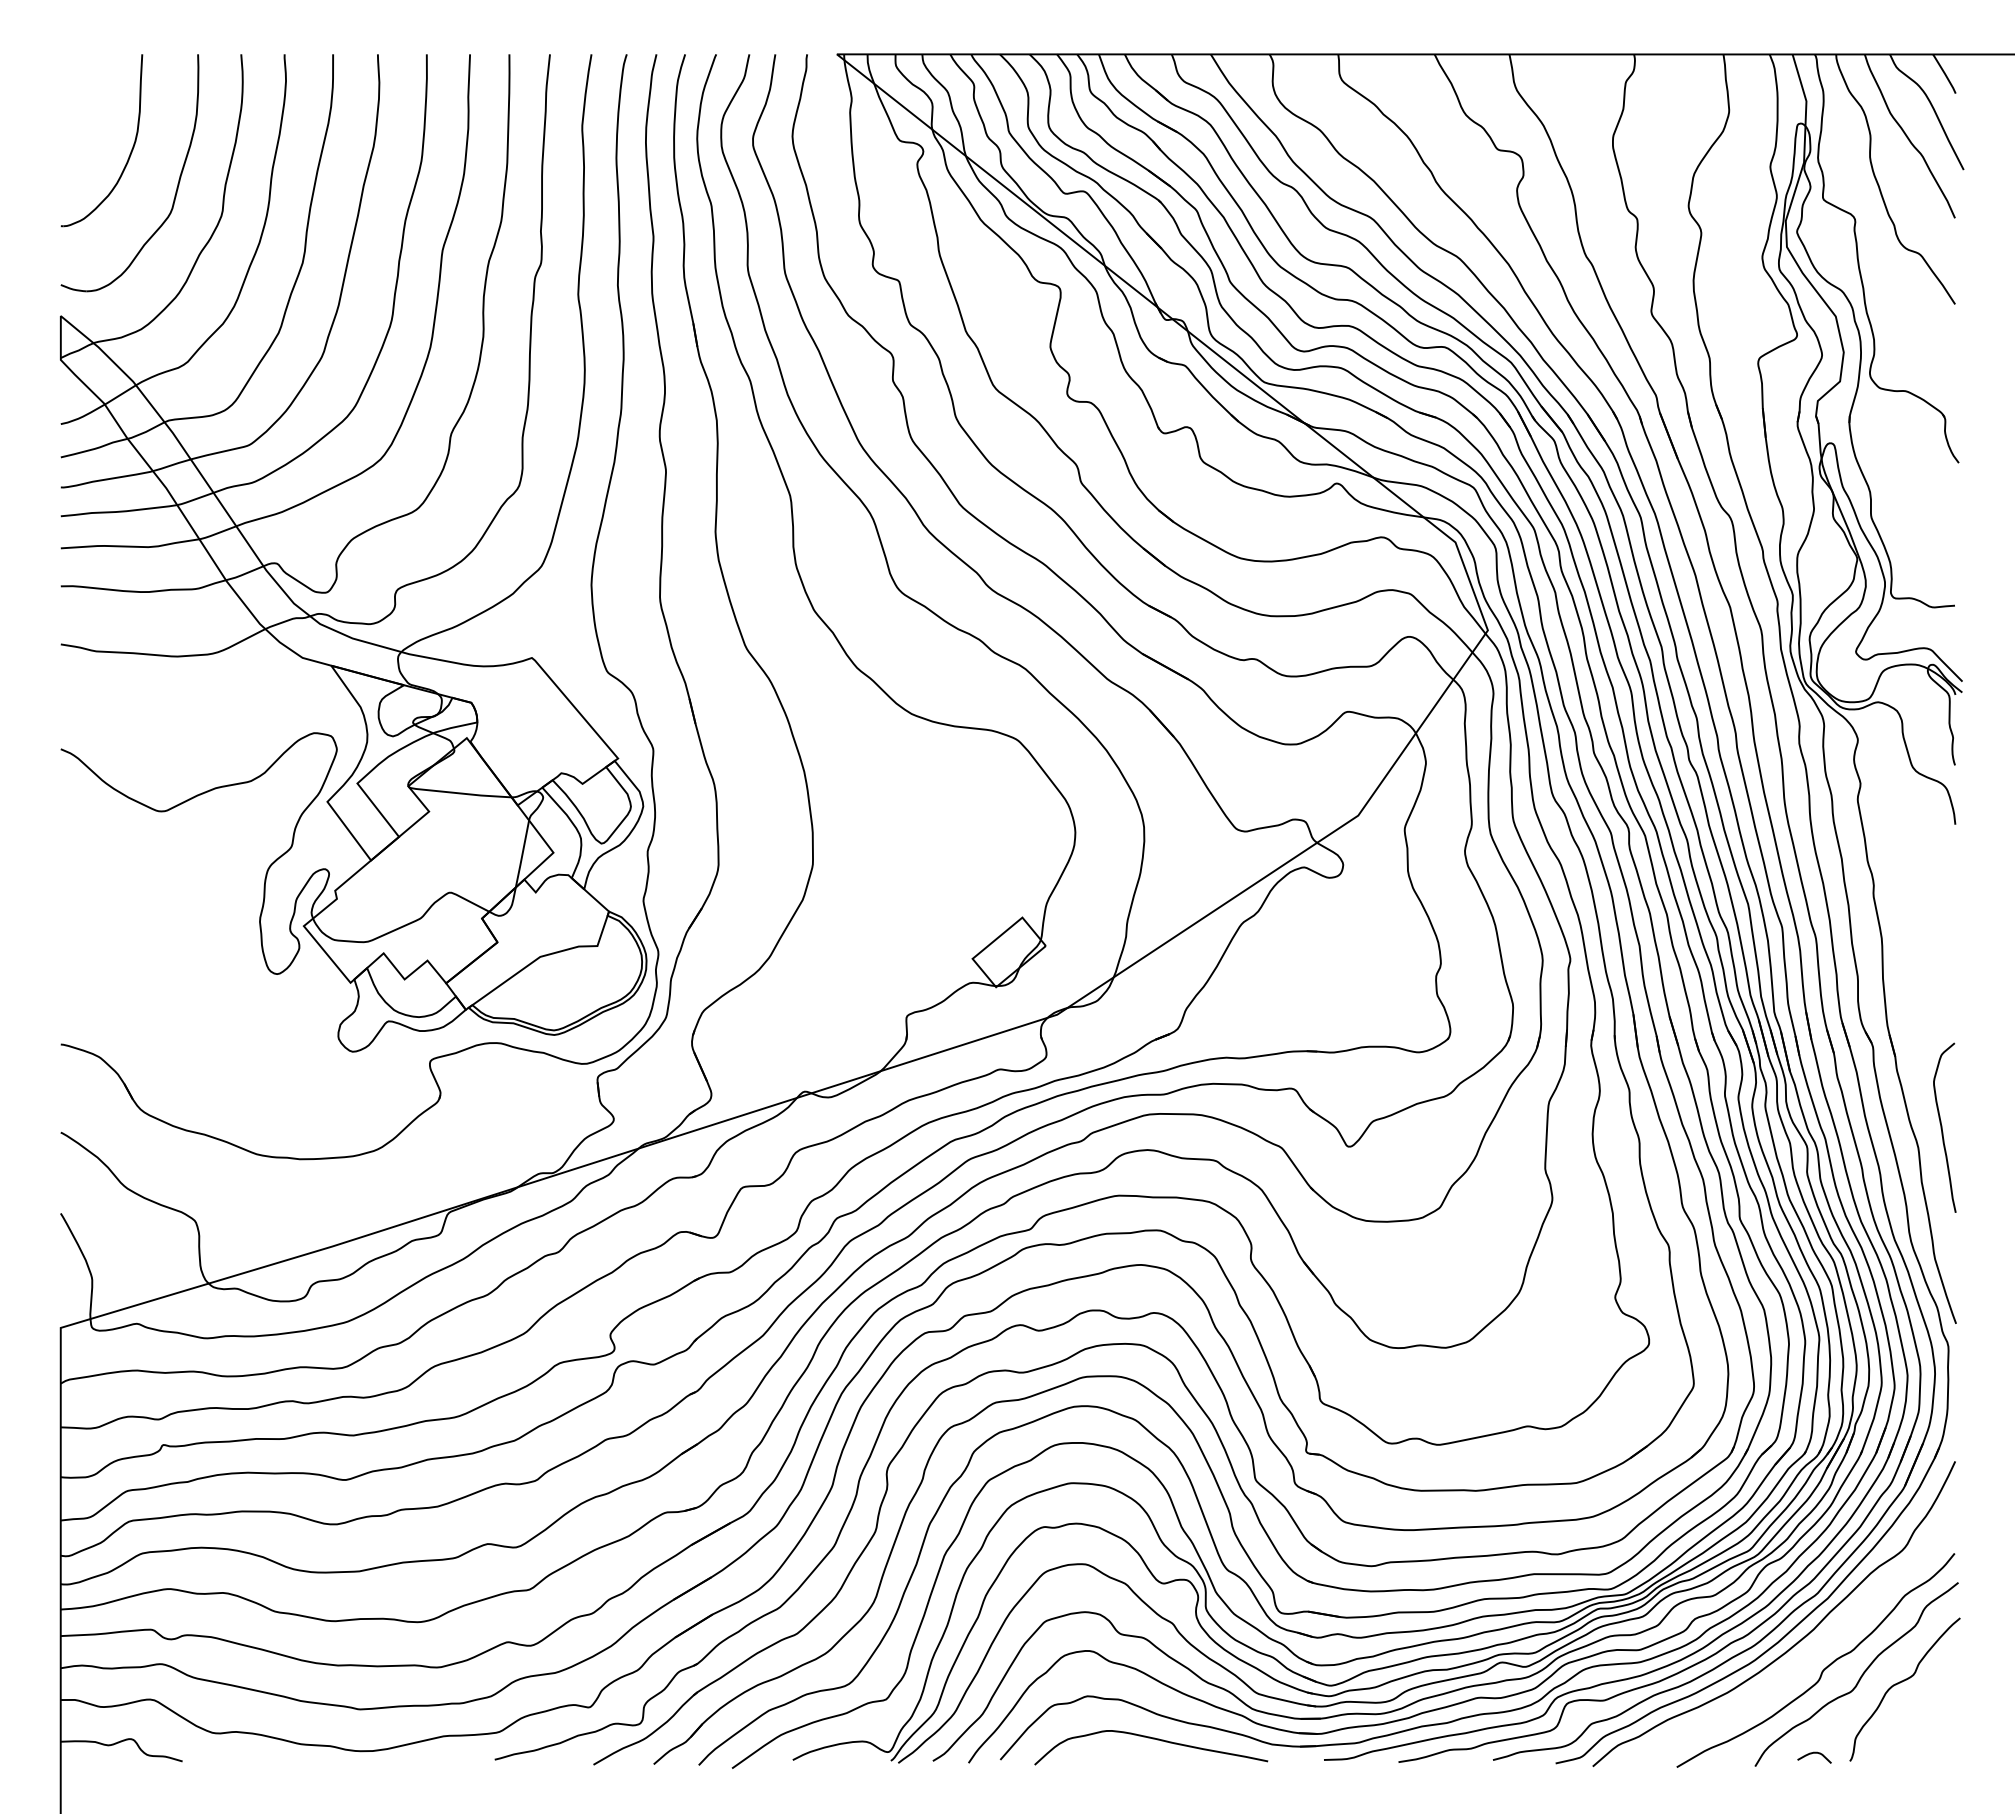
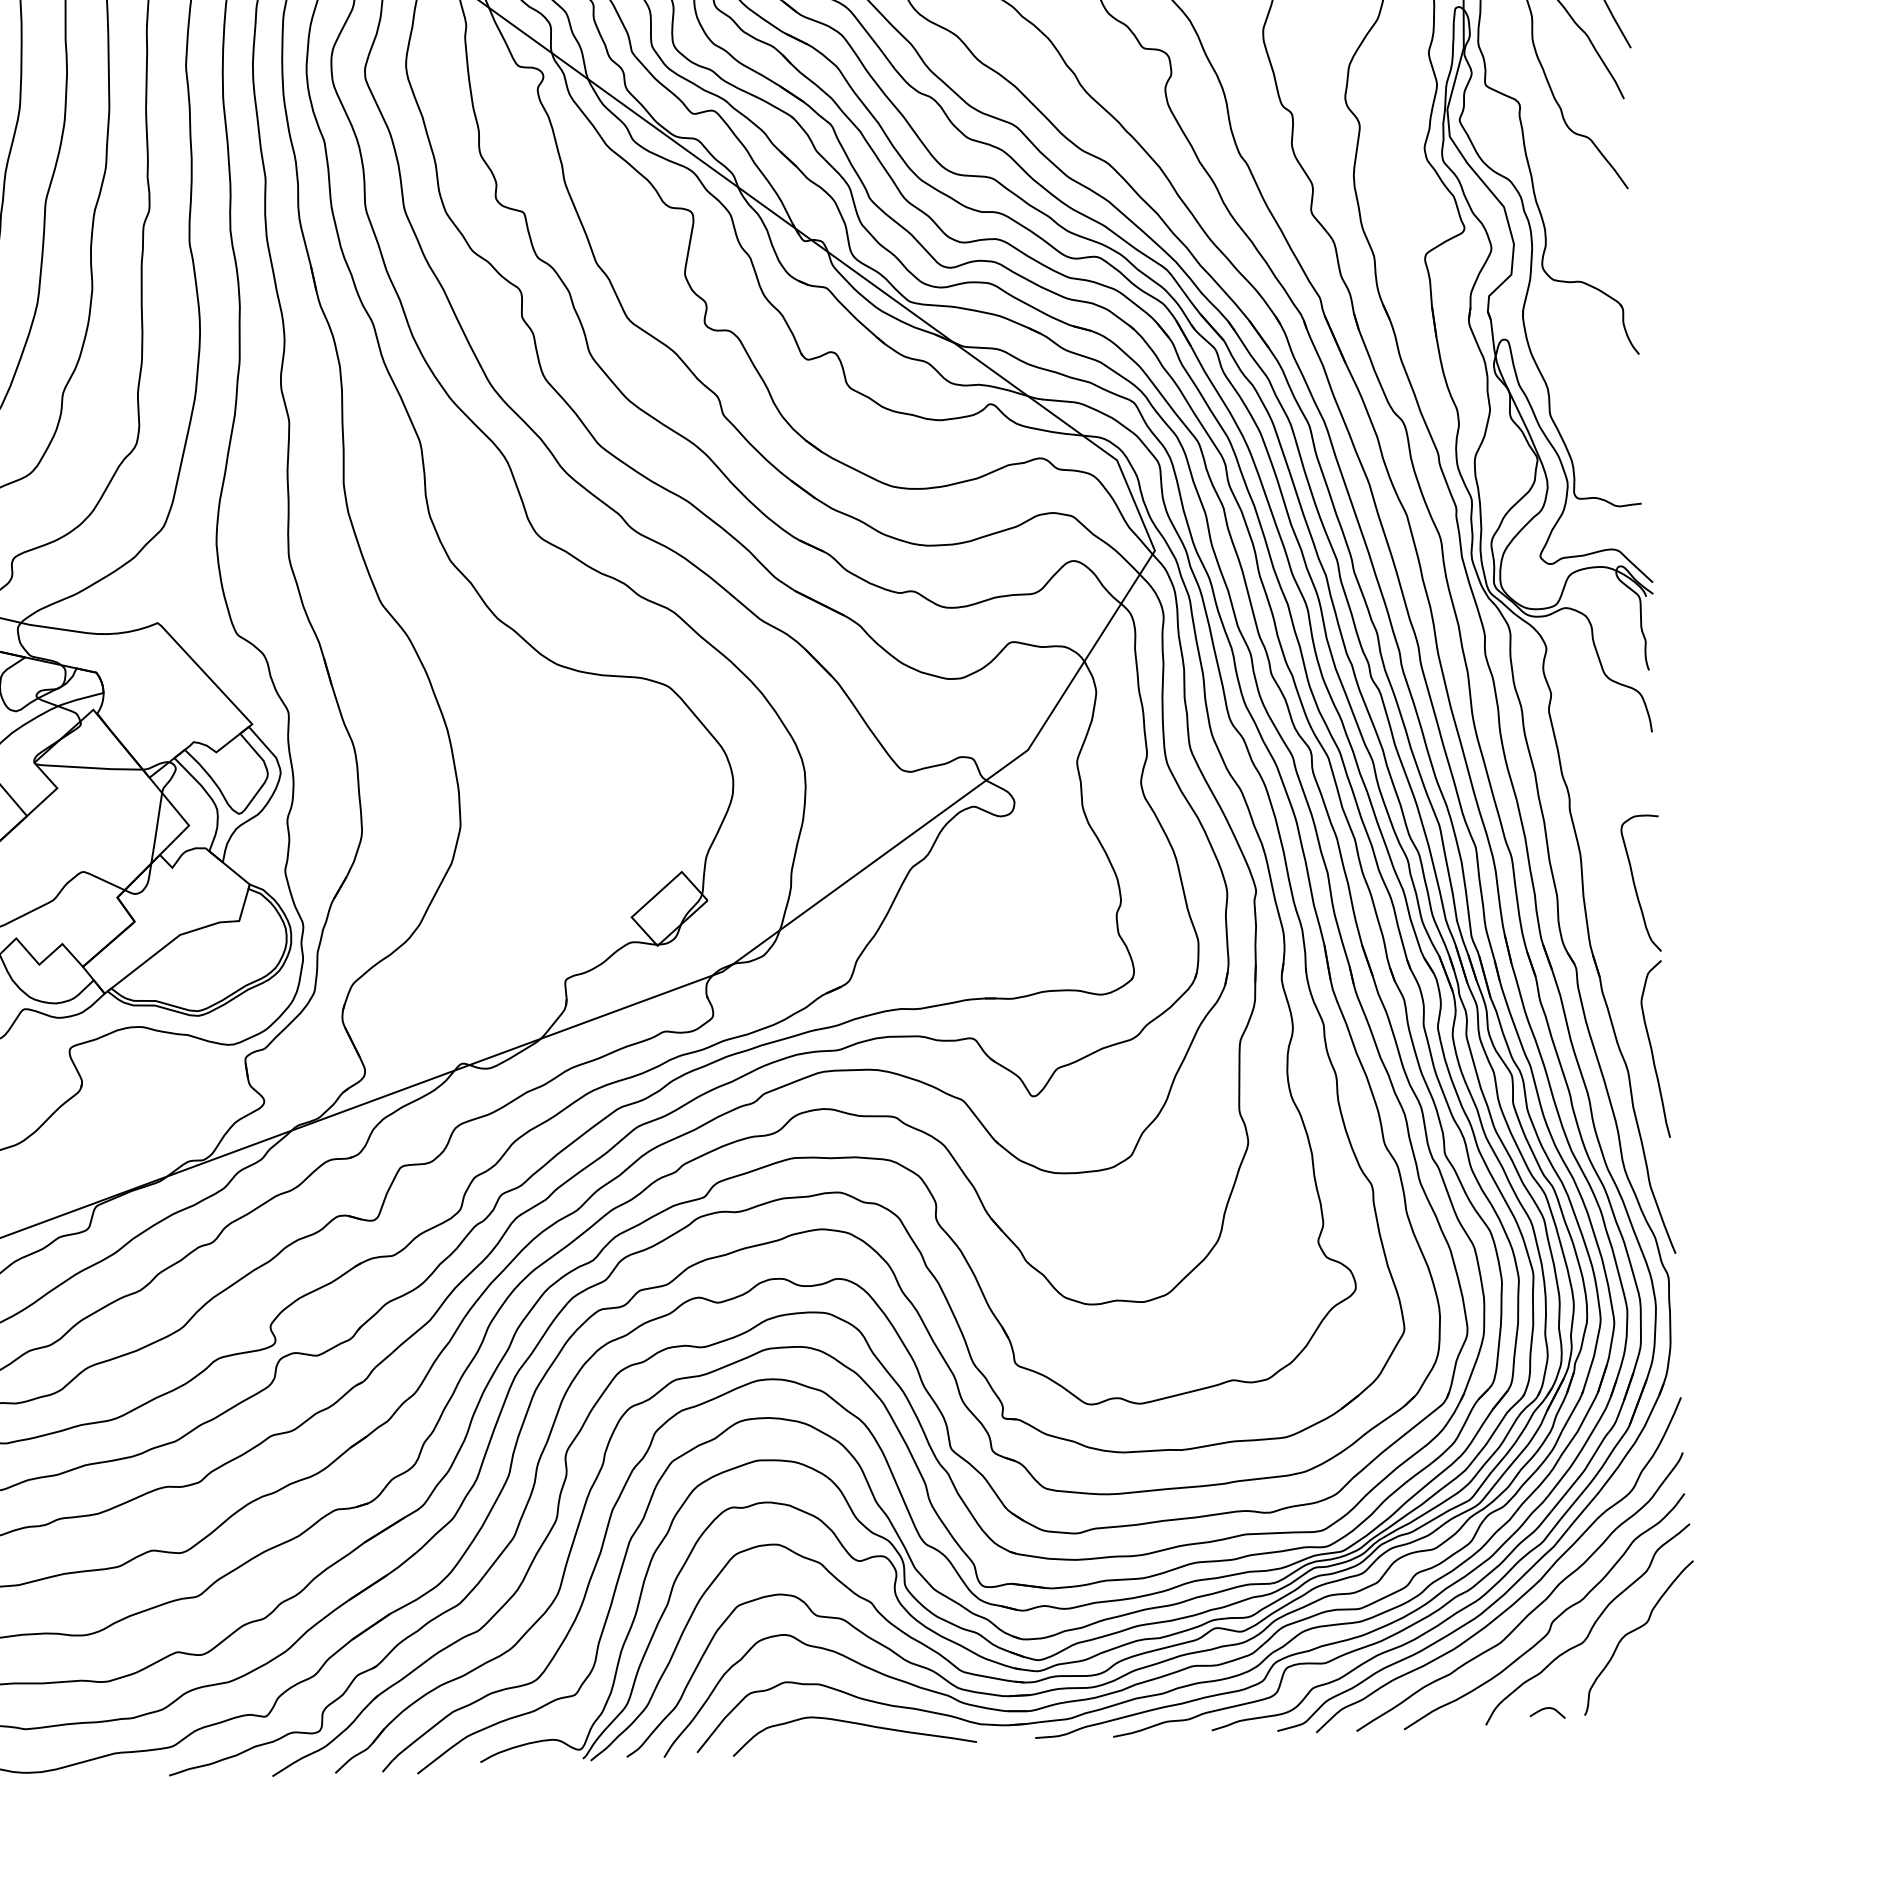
curve: (1933, 970) -> (1635, 885), added
curve: (1807, 1655) -> (1535, 1606), added

